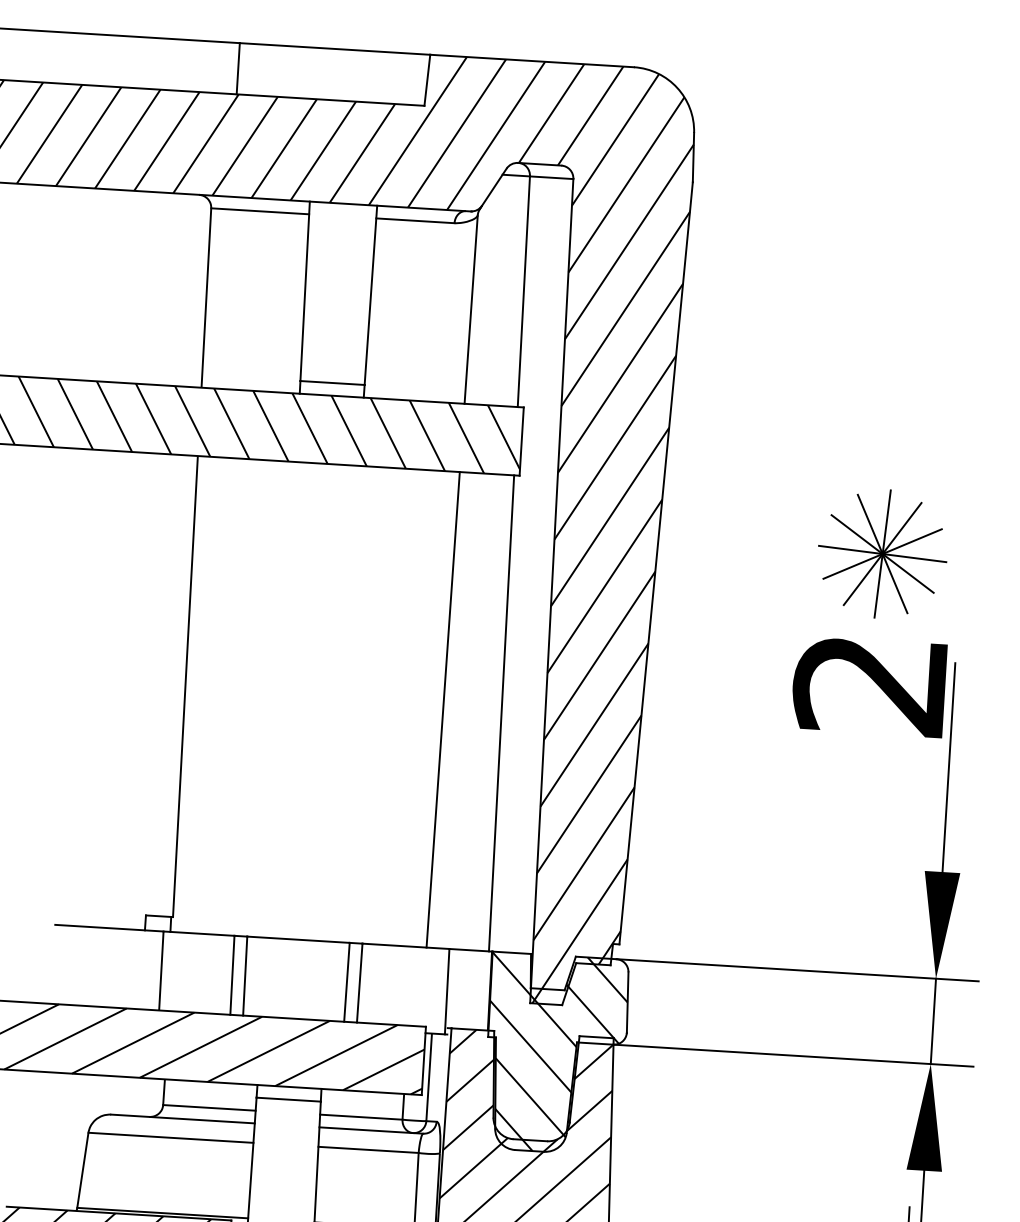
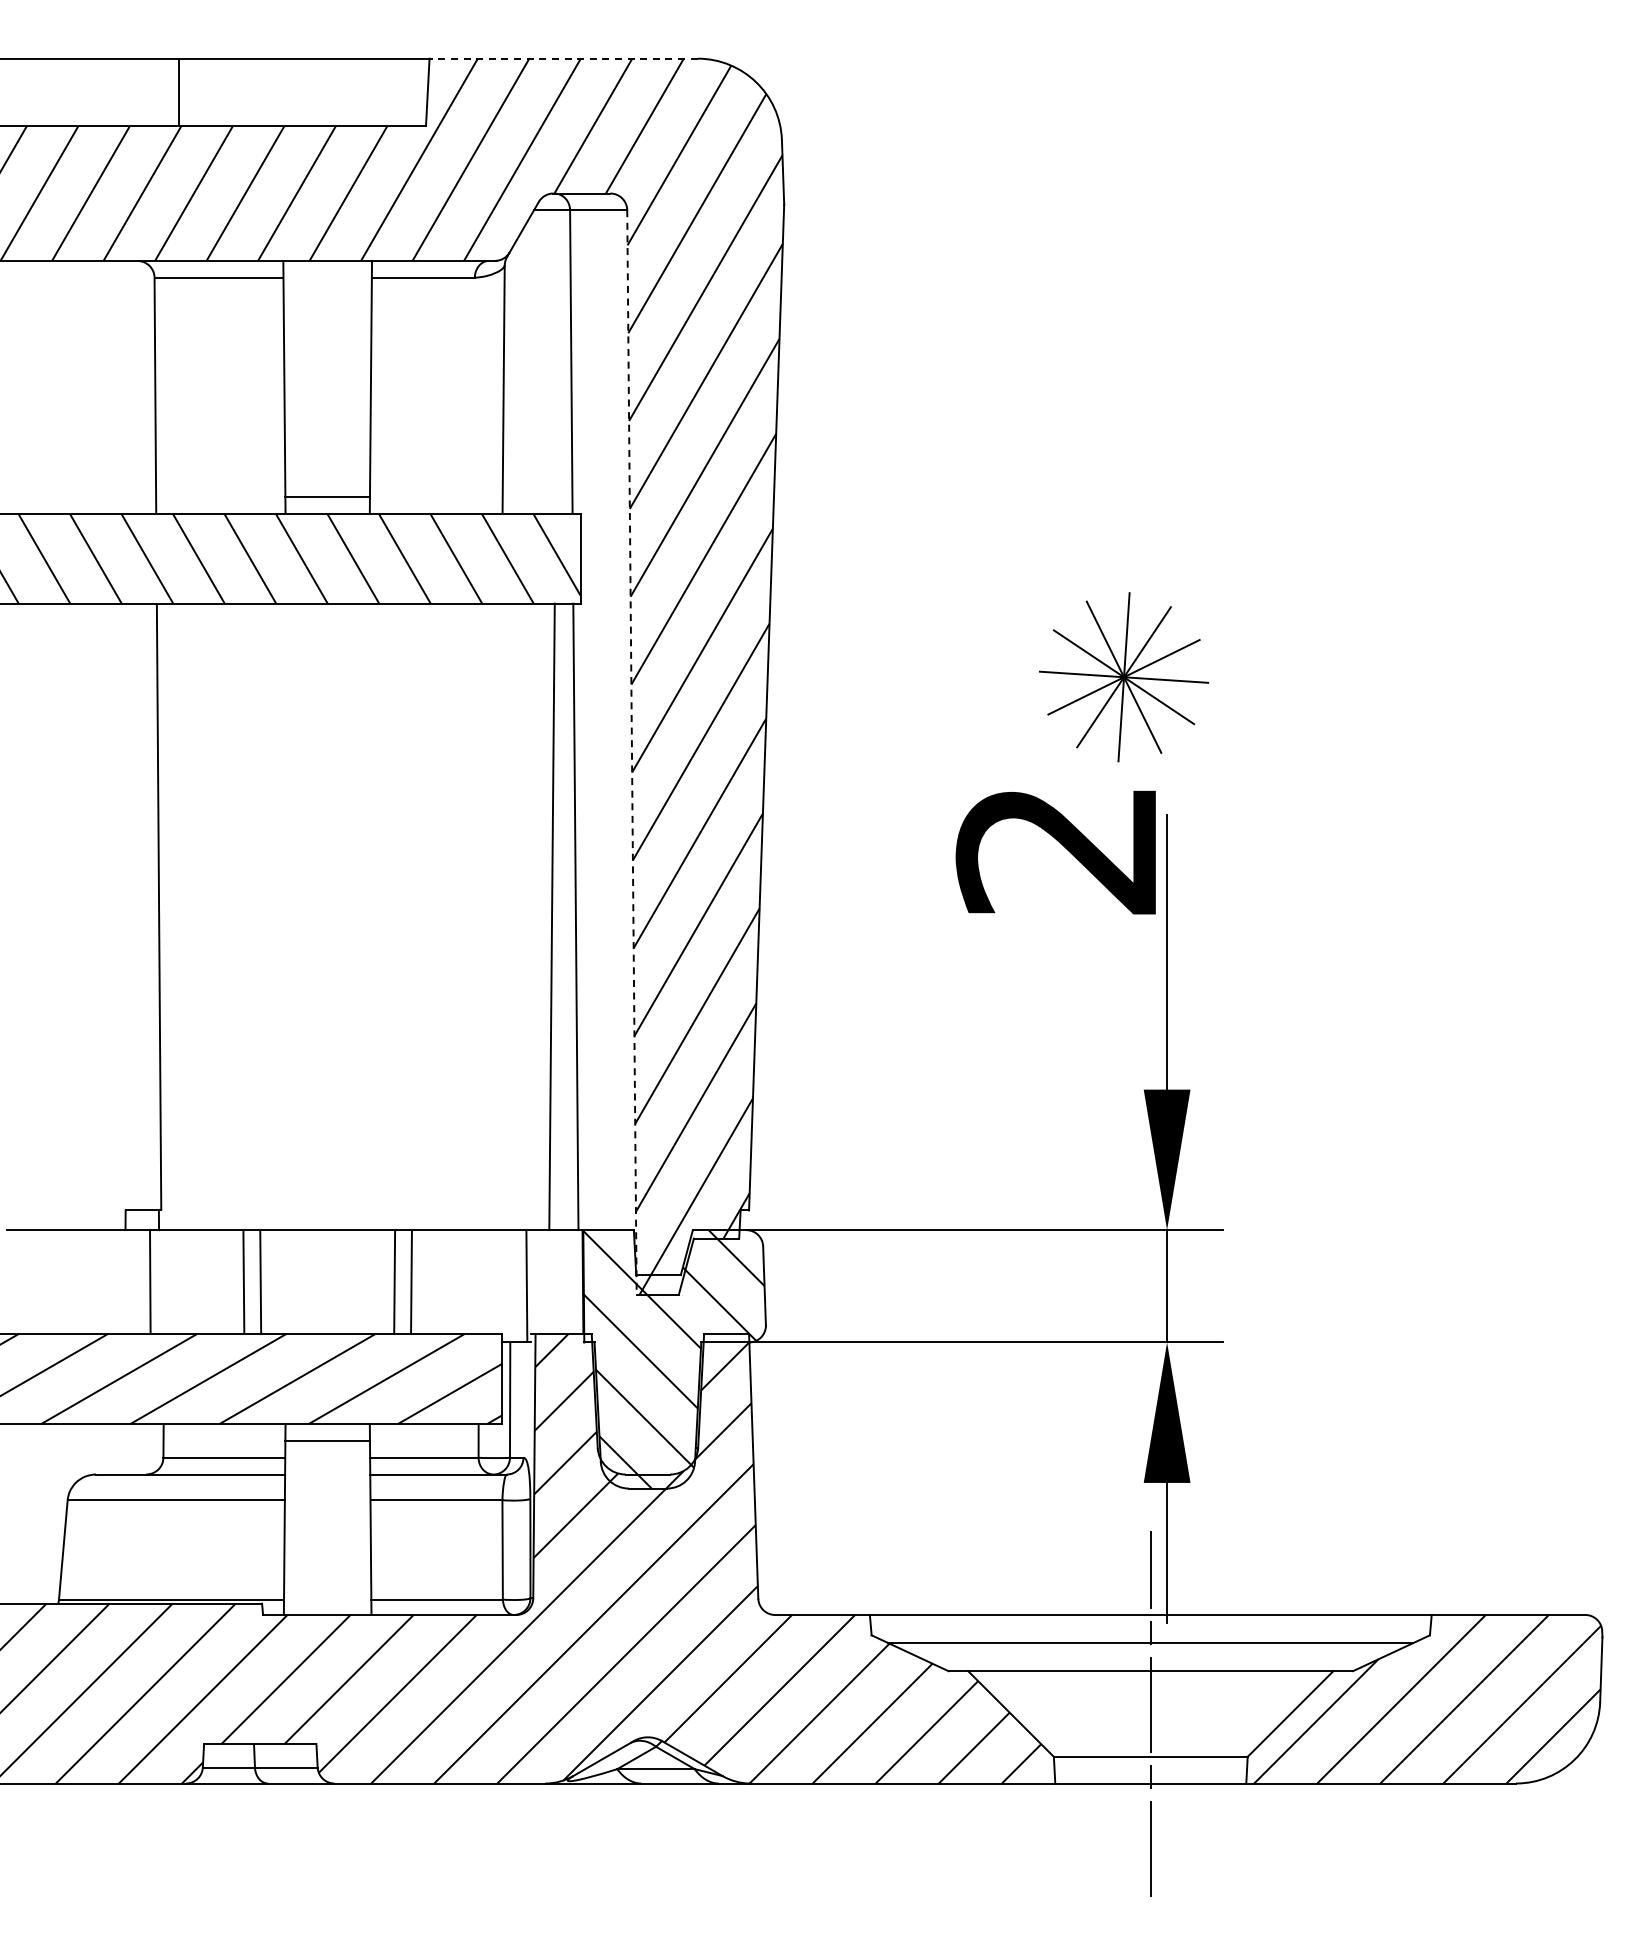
line: (532, 60) -> (563, 58), solid -> dashed
part: (883, 554) -> (1124, 677), moved
line: (551, 591) -> (631, 752), solid -> dashed
line: (442, 709) -> (551, 916), moved

